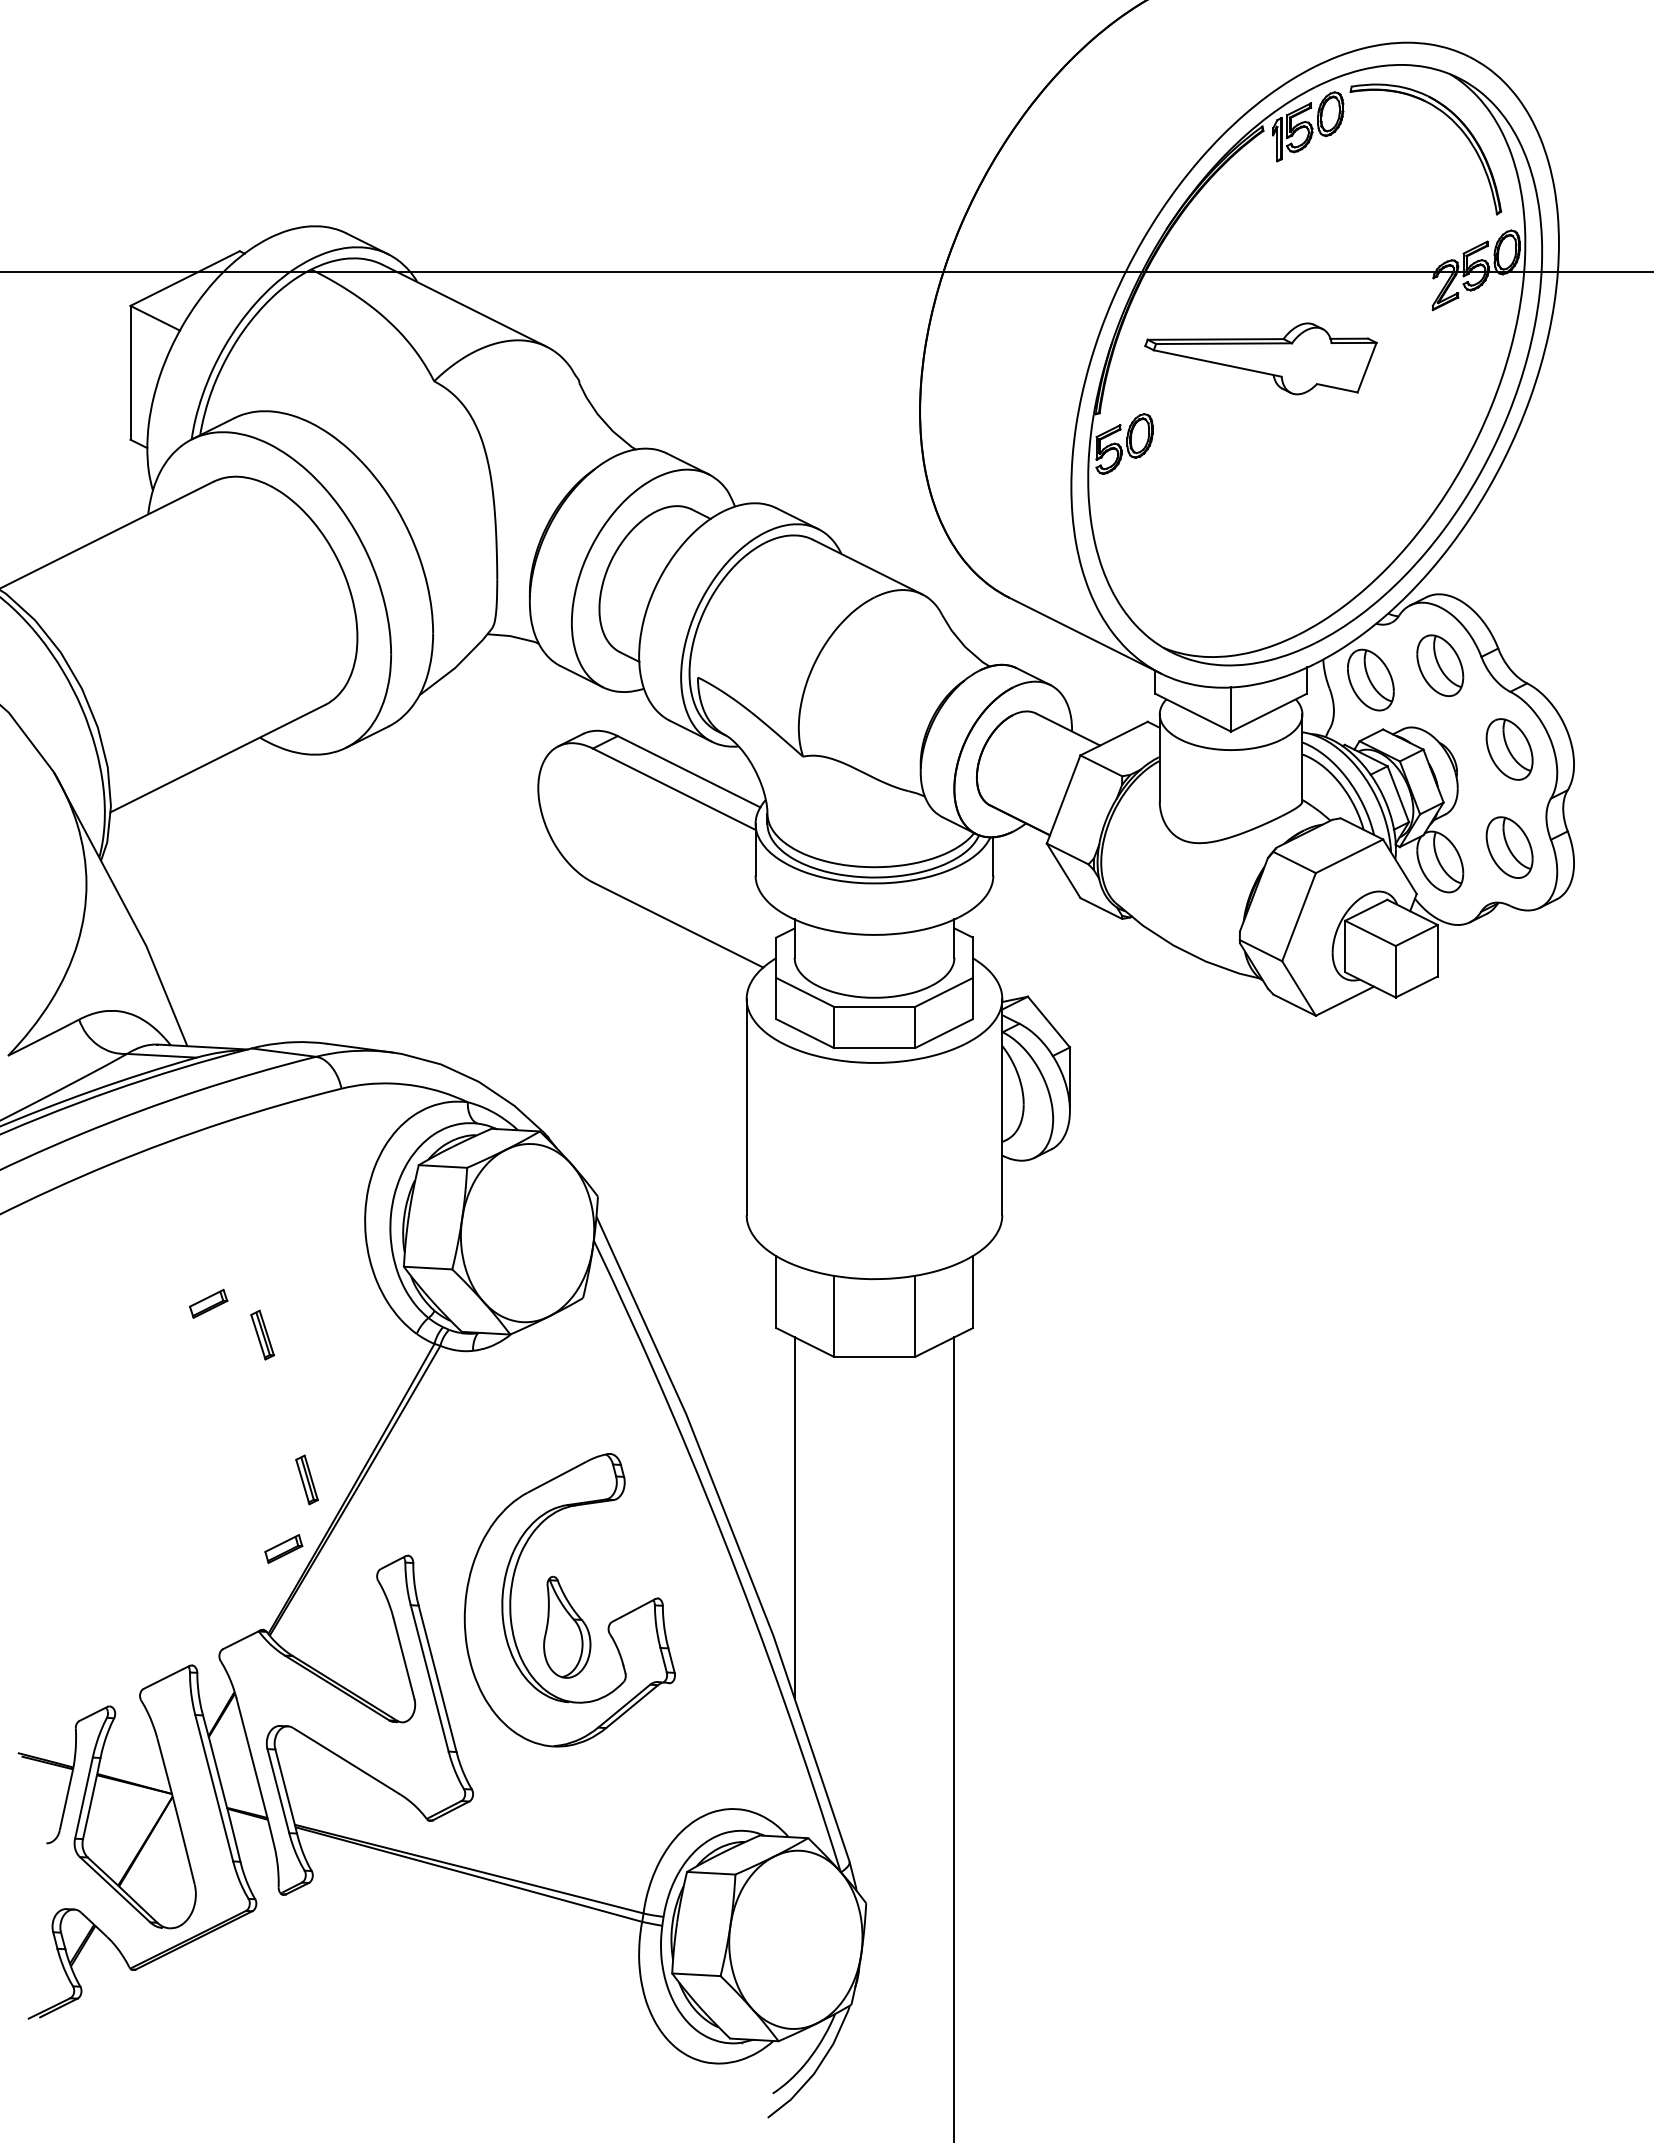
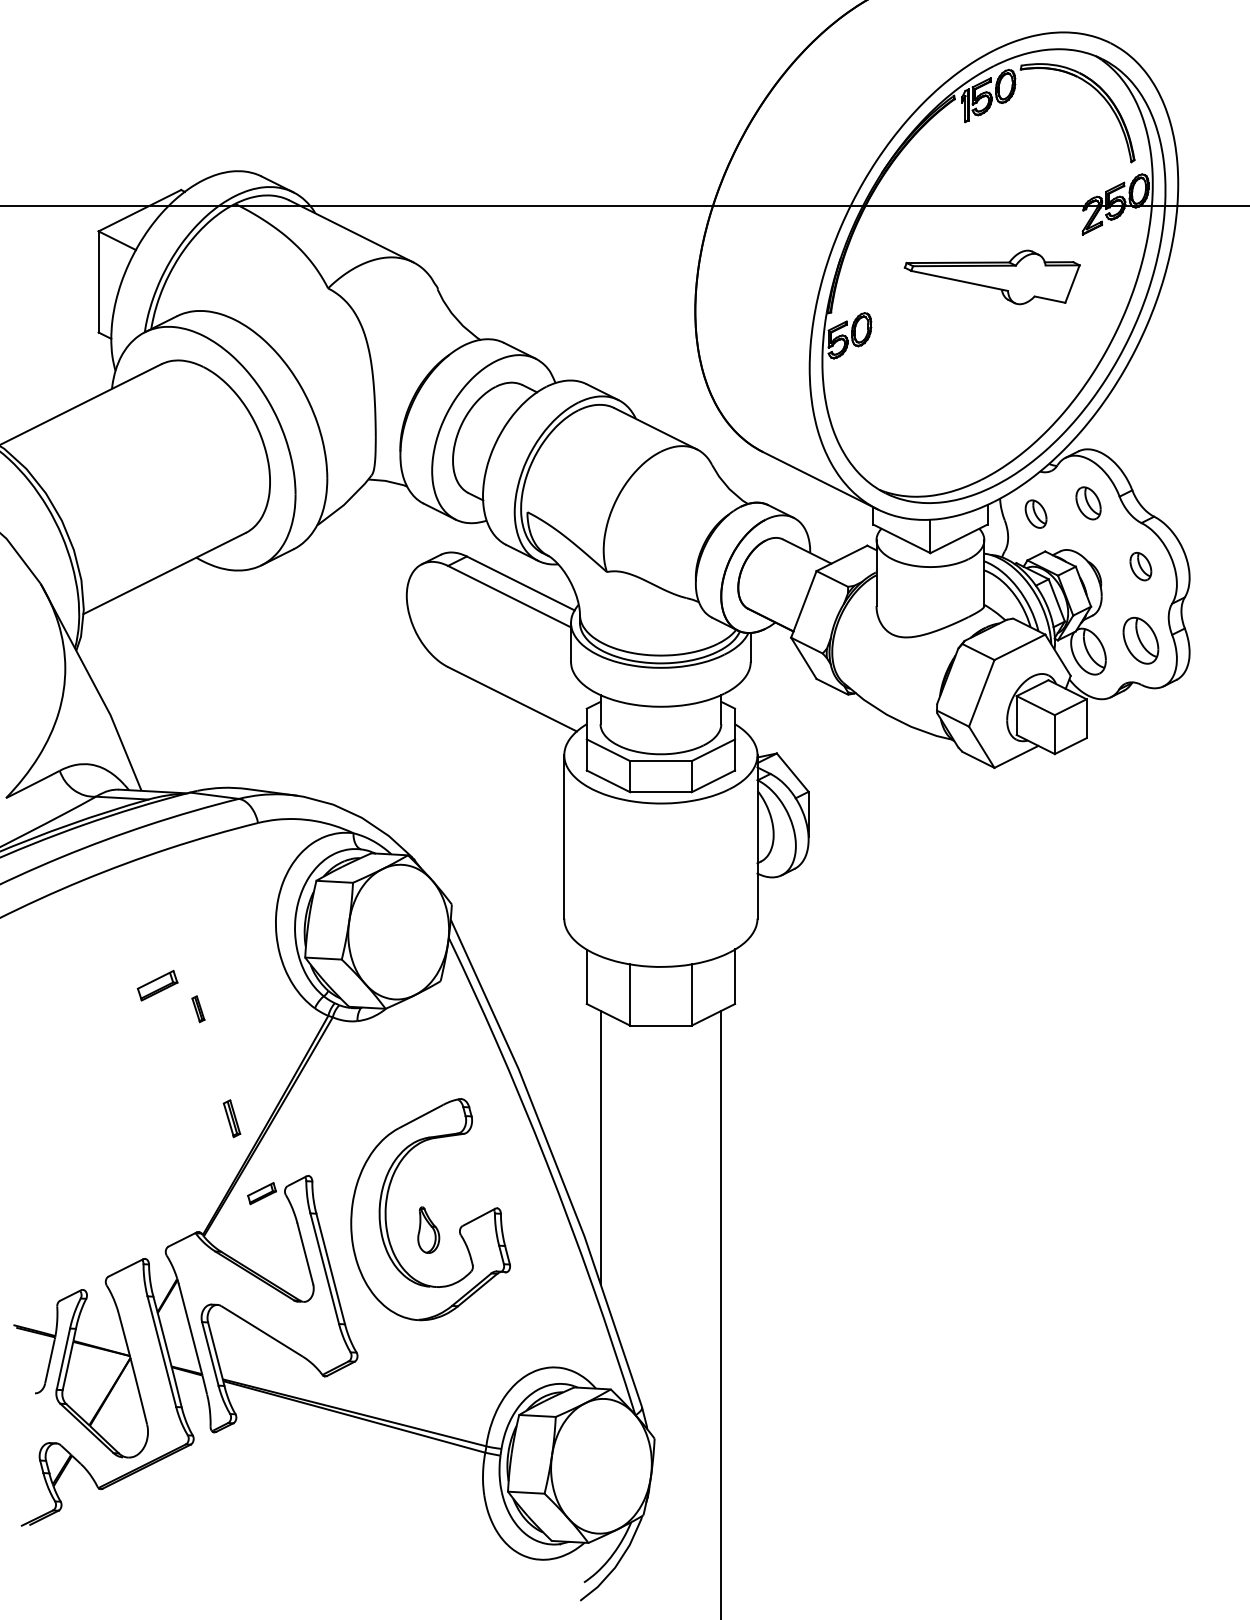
part: (1260, 358) -> (991, 277), moved
part: (1440, 665) -> (1088, 503), size x0.7
part: (1370, 679) -> (1035, 513), size x0.6
part: (1509, 749) -> (1140, 566), size x0.6
part: (208, 1303) -> (157, 985), size x1.4
part: (262, 1334) -> (198, 1008), size x0.7
part: (283, 1548) -> (261, 1193), moved
part: (567, 1627) -> (428, 1230), size x0.6

